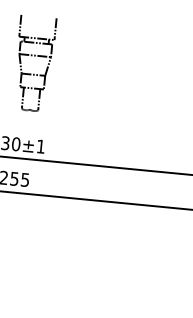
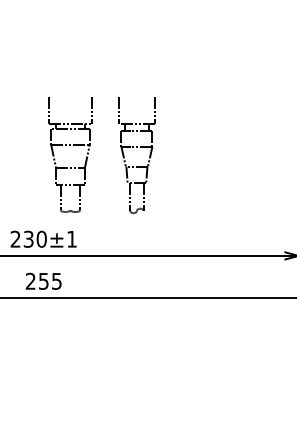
part: (35, 56) -> (70, 145), moved
part: (101, 76) -> (136, 147), added

